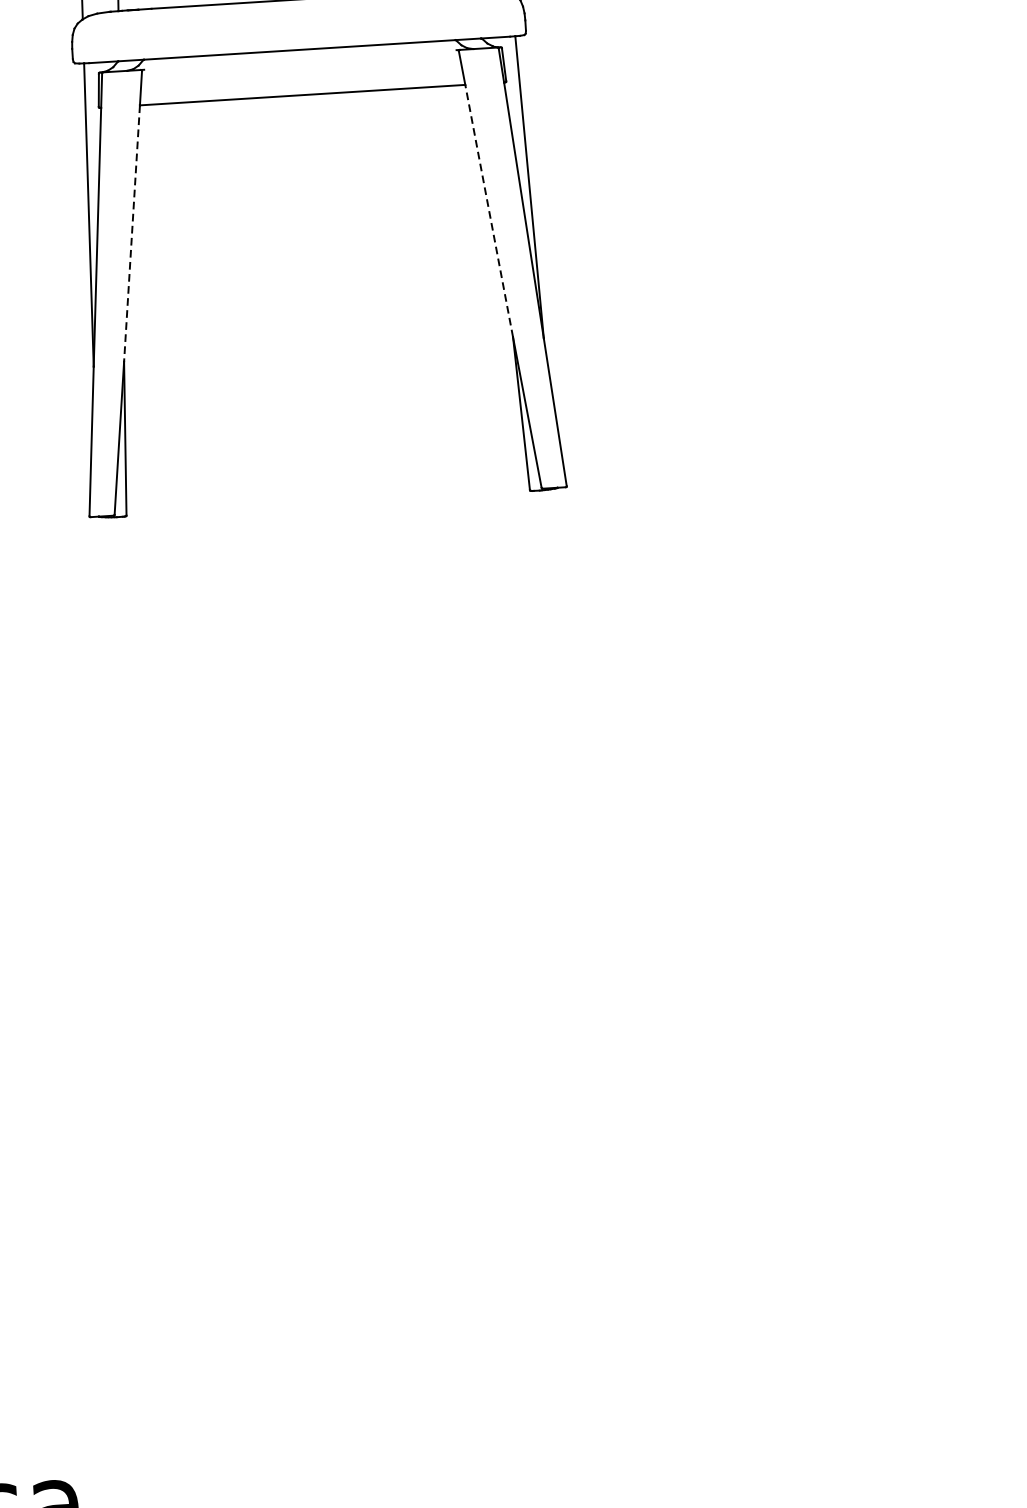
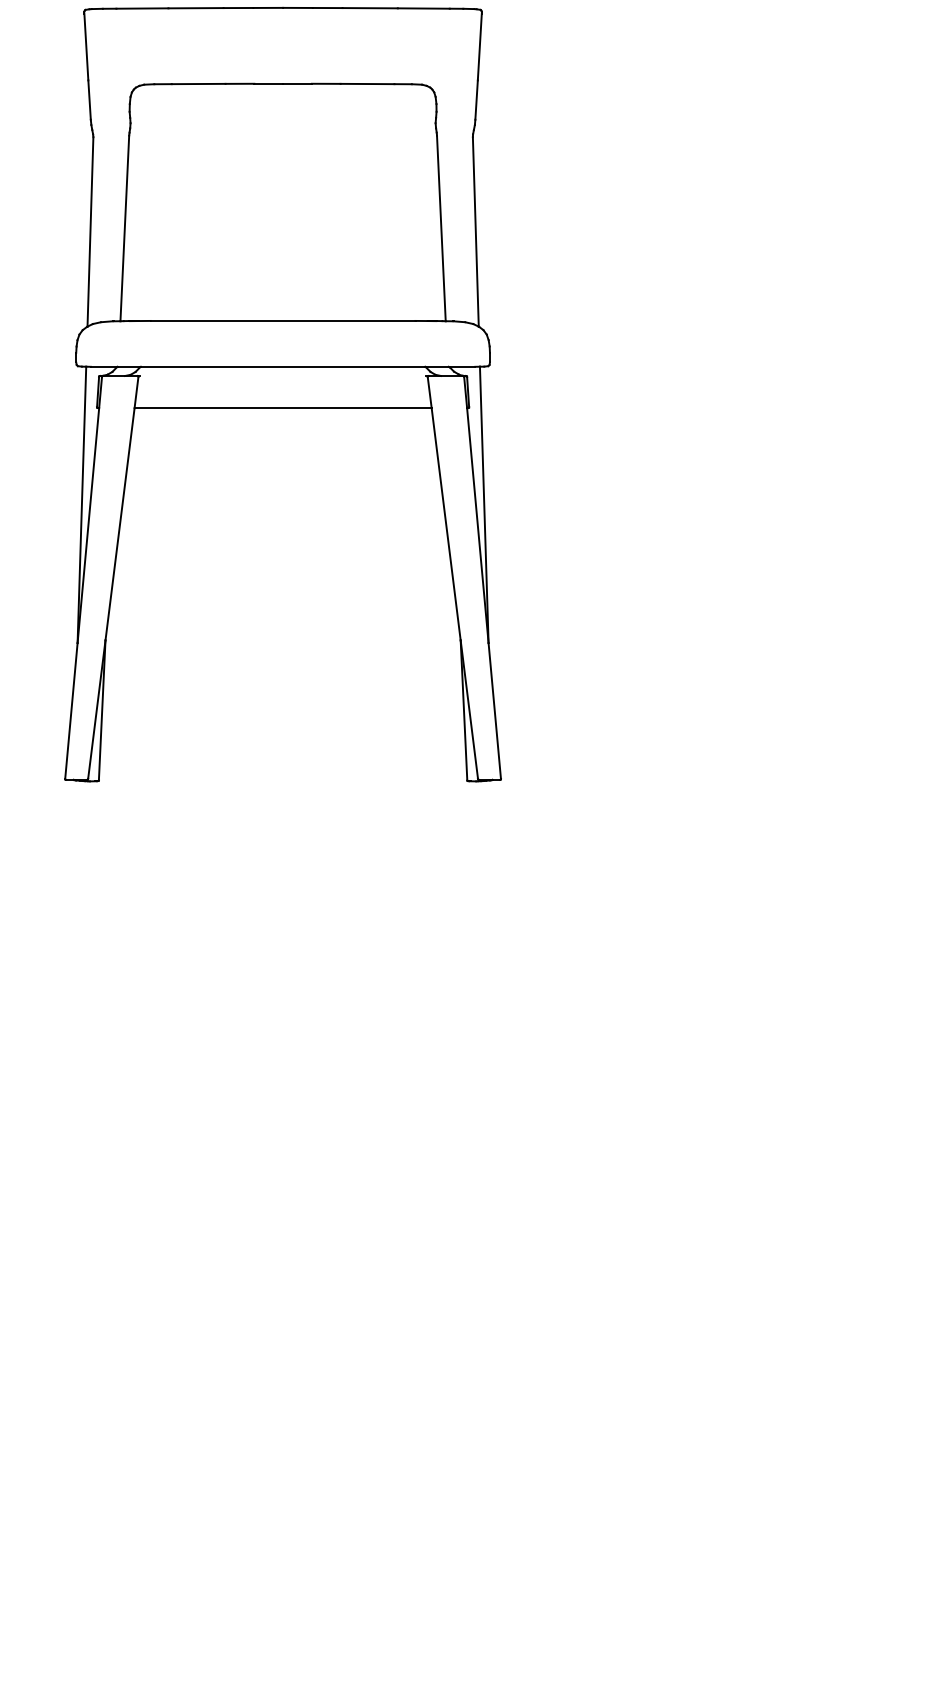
line: (489, 210) -> (446, 523), dashed -> solid
line: (131, 233) -> (119, 524), dashed -> solid

